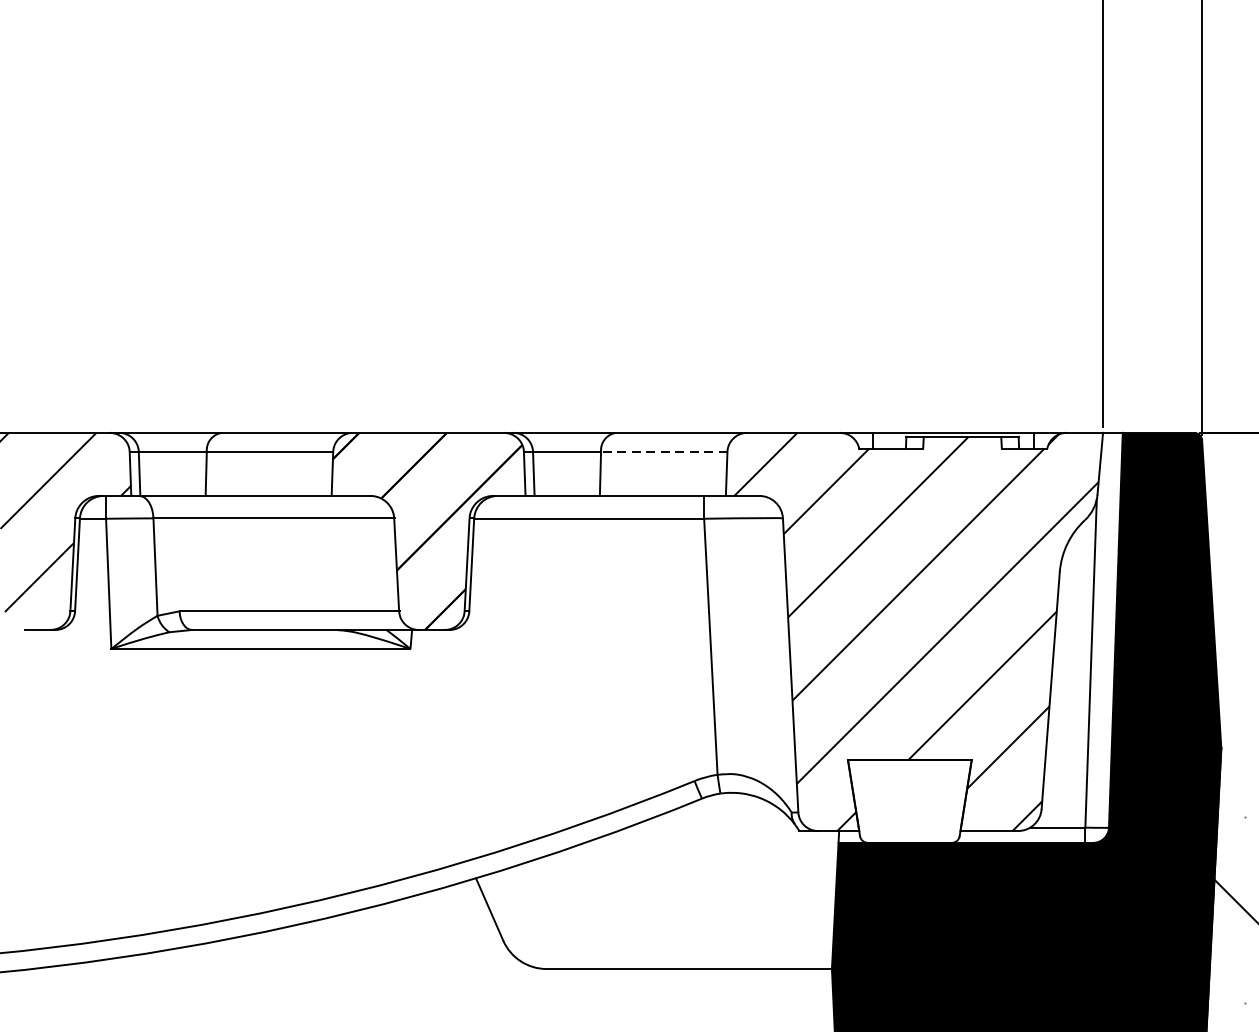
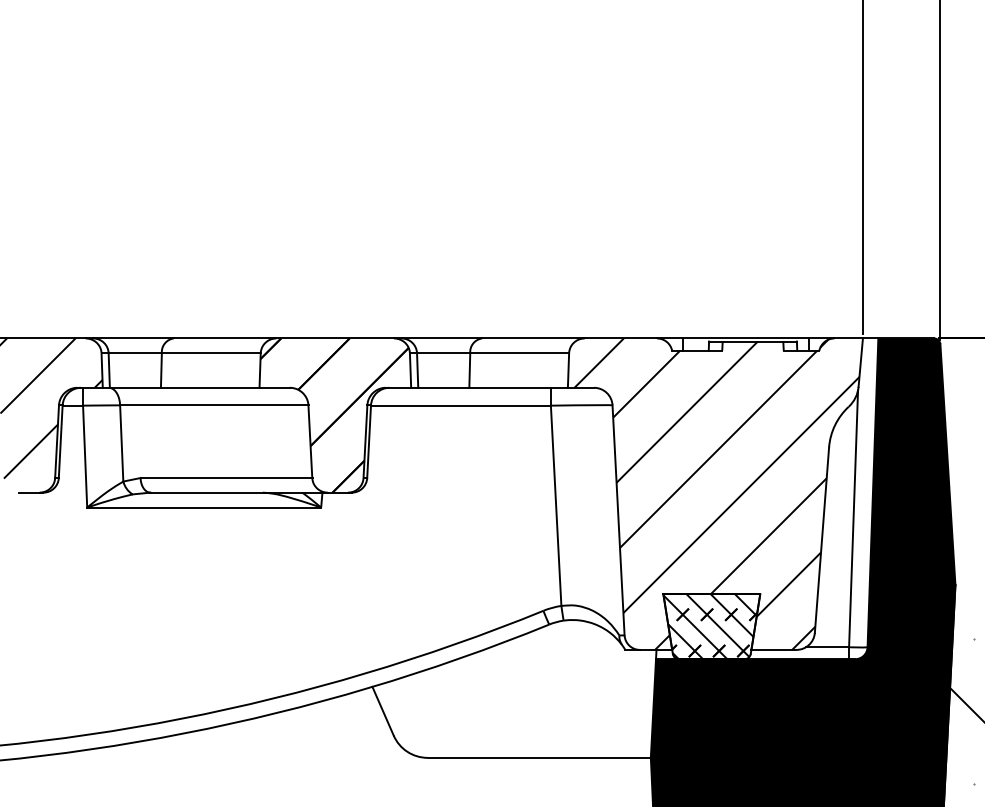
line: (664, 452) -> (519, 353), dashed -> solid
hatch: (909, 801) -> (711, 626), added

